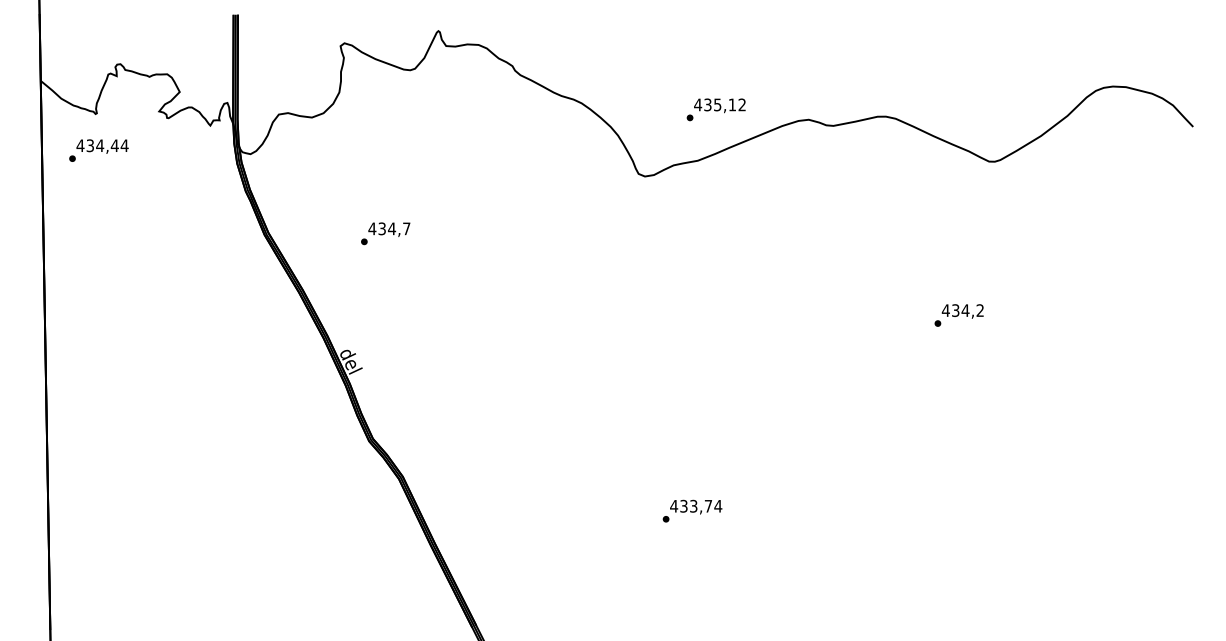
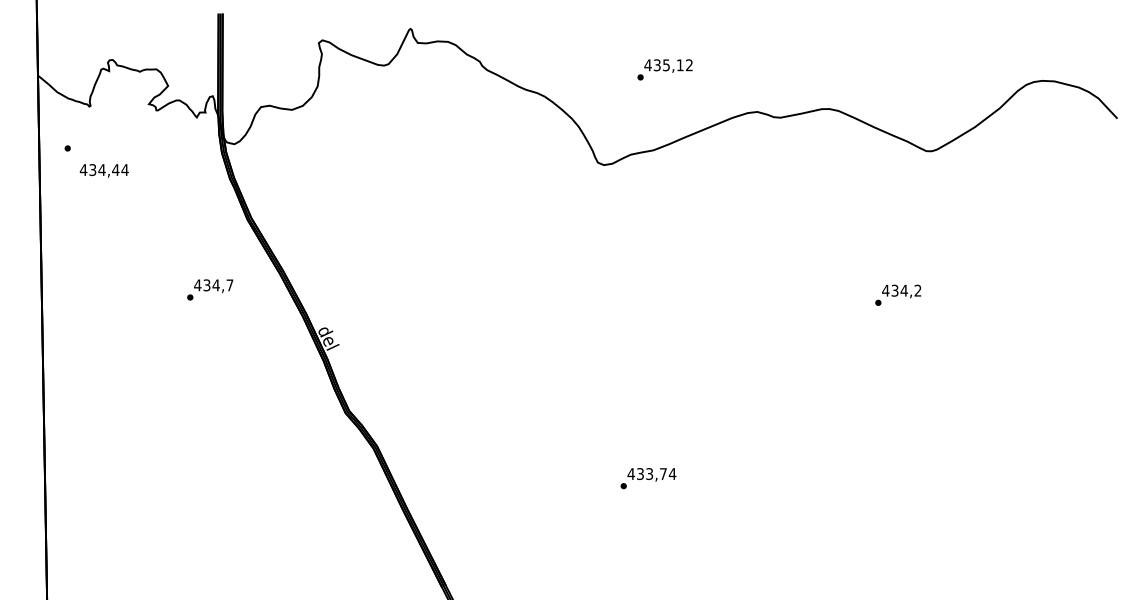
text: (715, 109) -> (664, 69), moved
text: (102, 146) -> (104, 170), moved
text: (385, 233) -> (210, 289), moved

